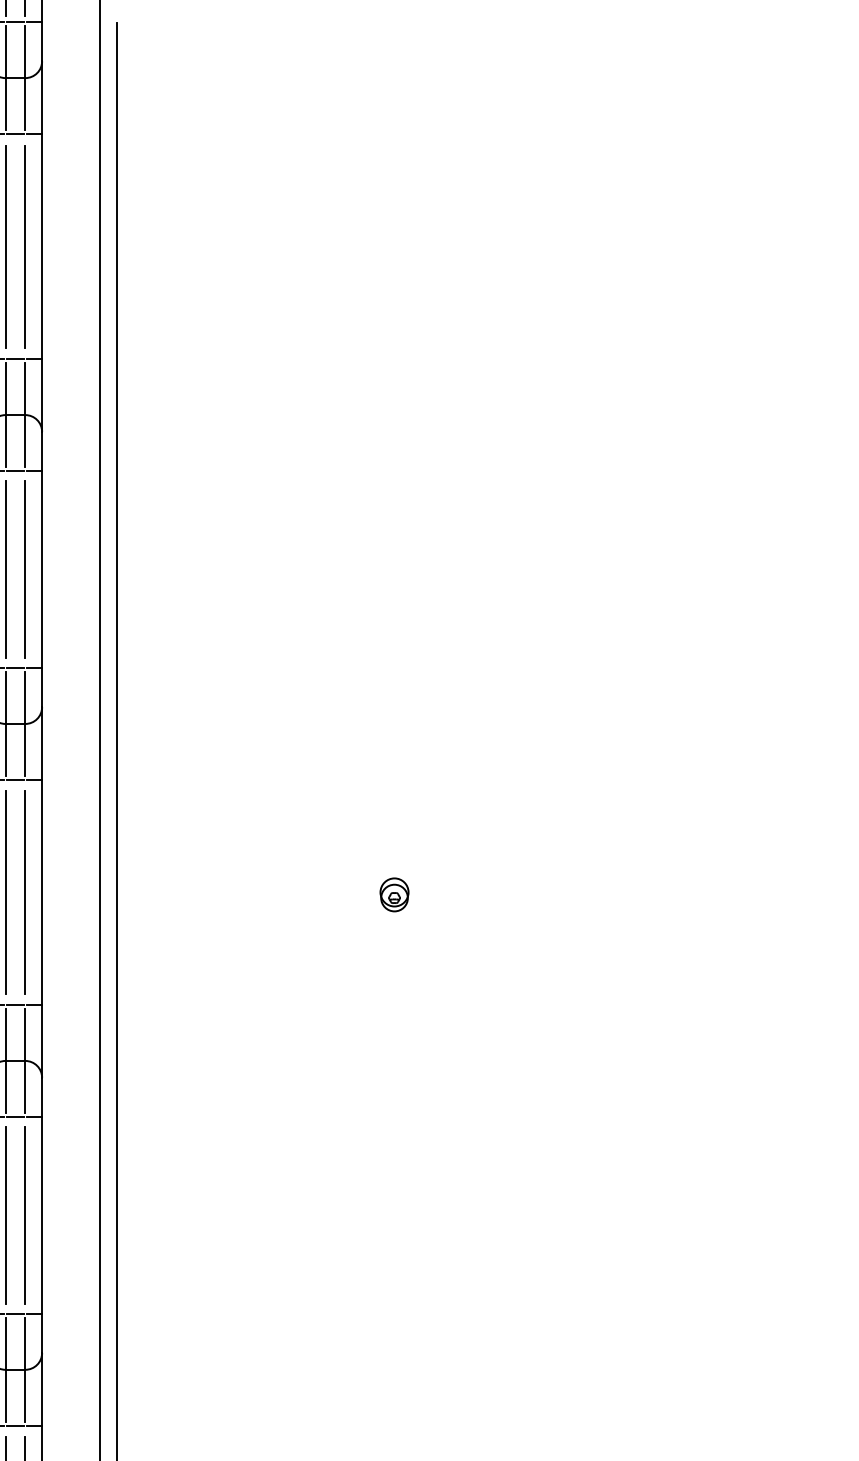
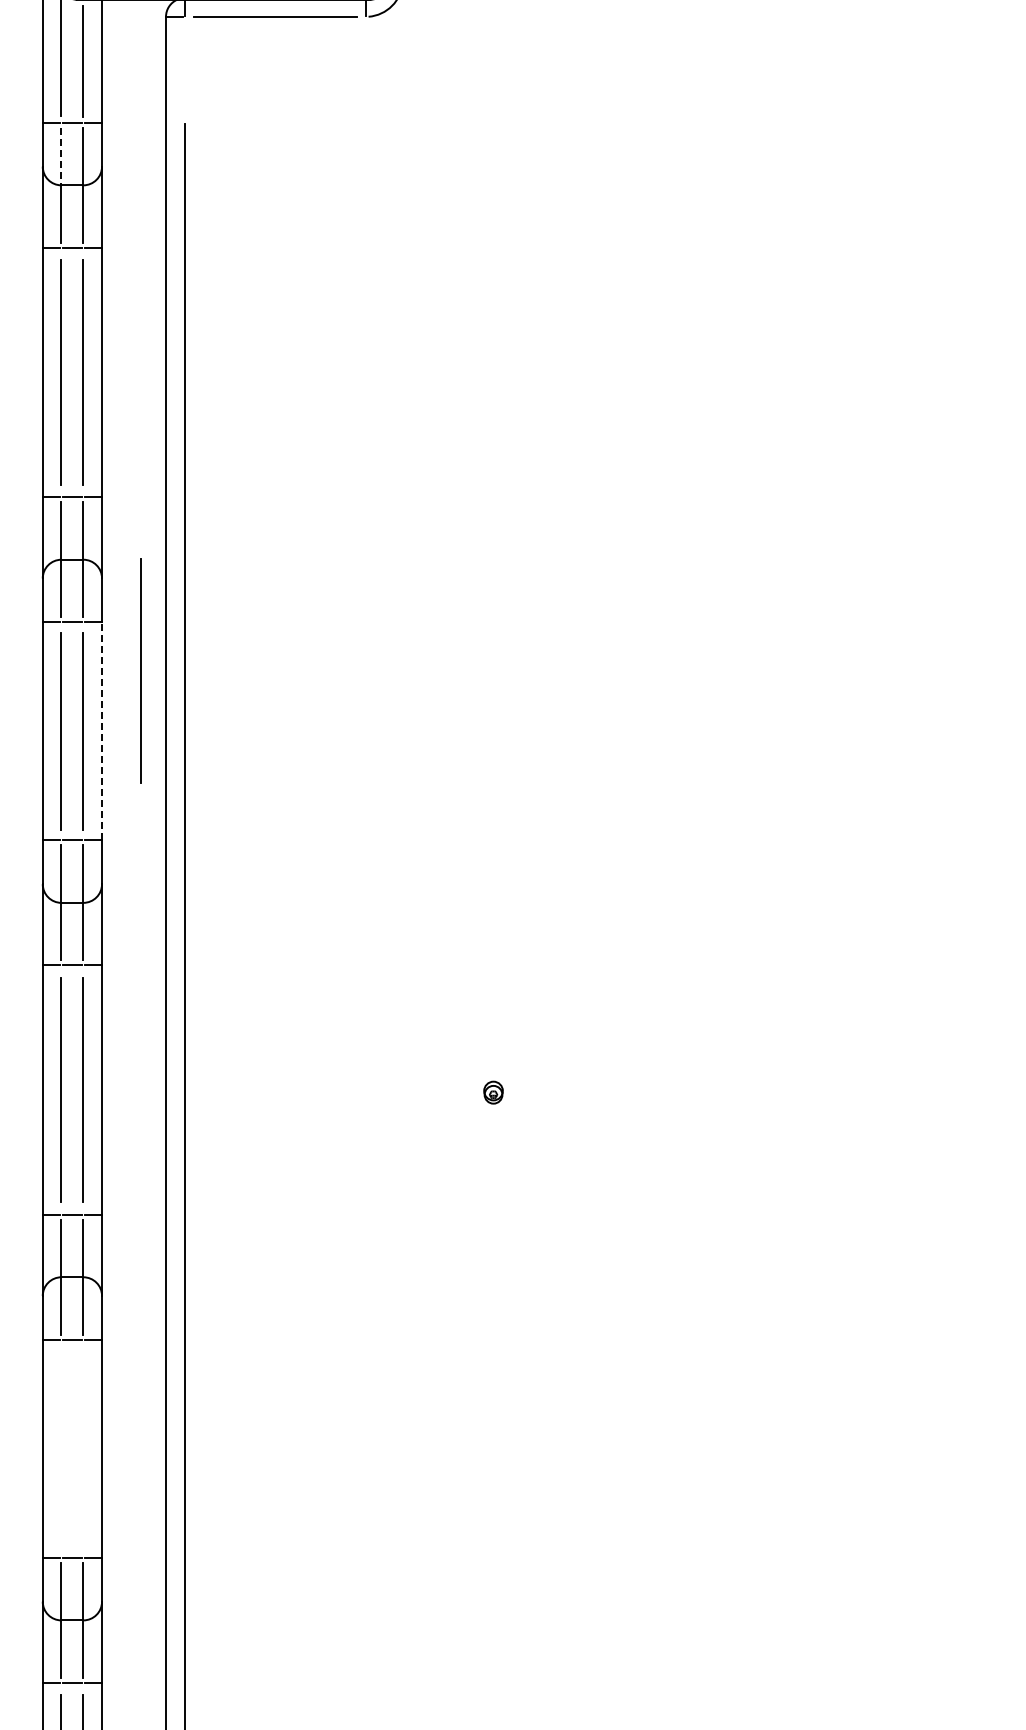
line: (5, 52) -> (61, 156), solid -> dashed
line: (76, 514) -> (140, 670), added
line: (42, 568) -> (102, 730), solid -> dashed
part: (394, 894) -> (493, 1092), size x0.6
line: (5, 1215) -> (61, 1448), removed
line: (24, 1215) -> (82, 1448), removed

